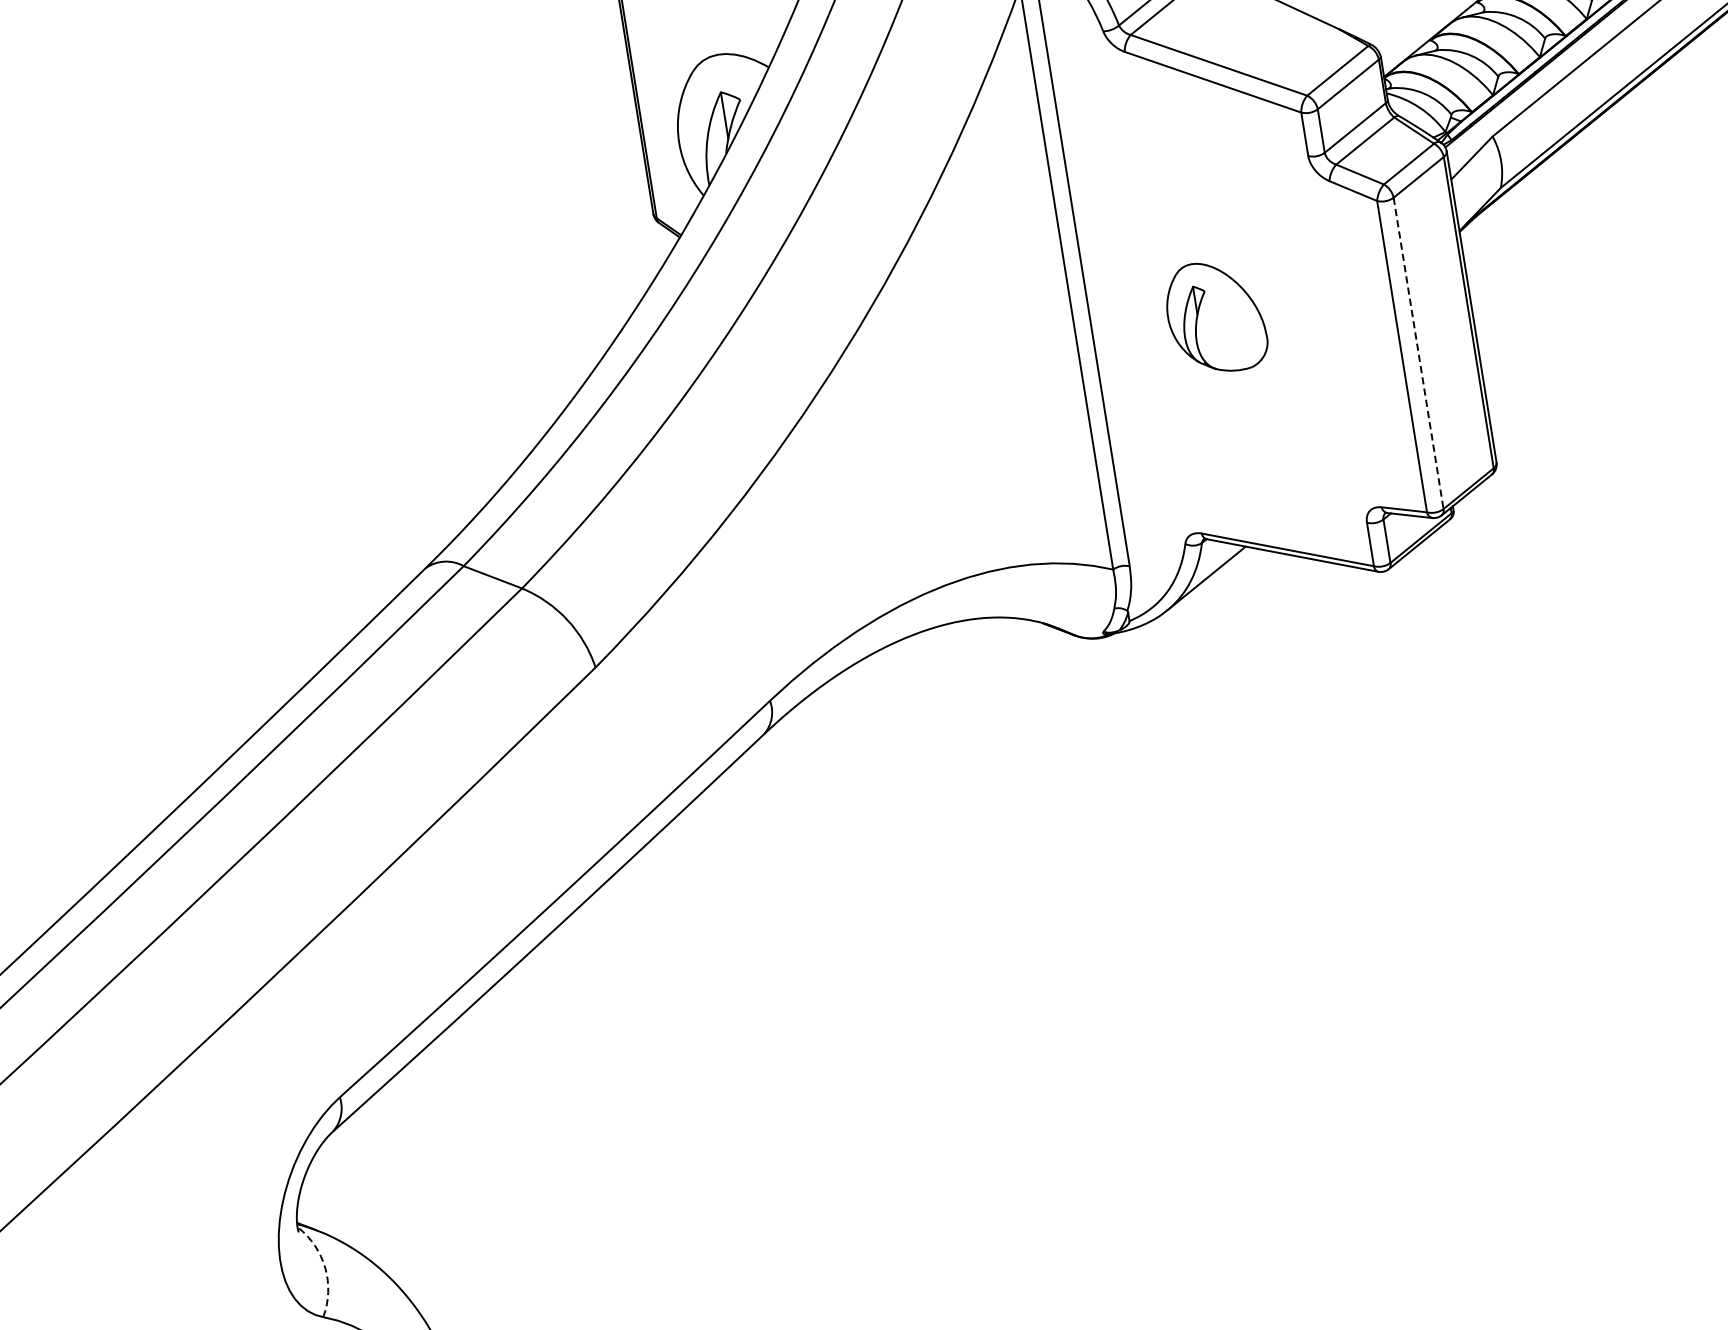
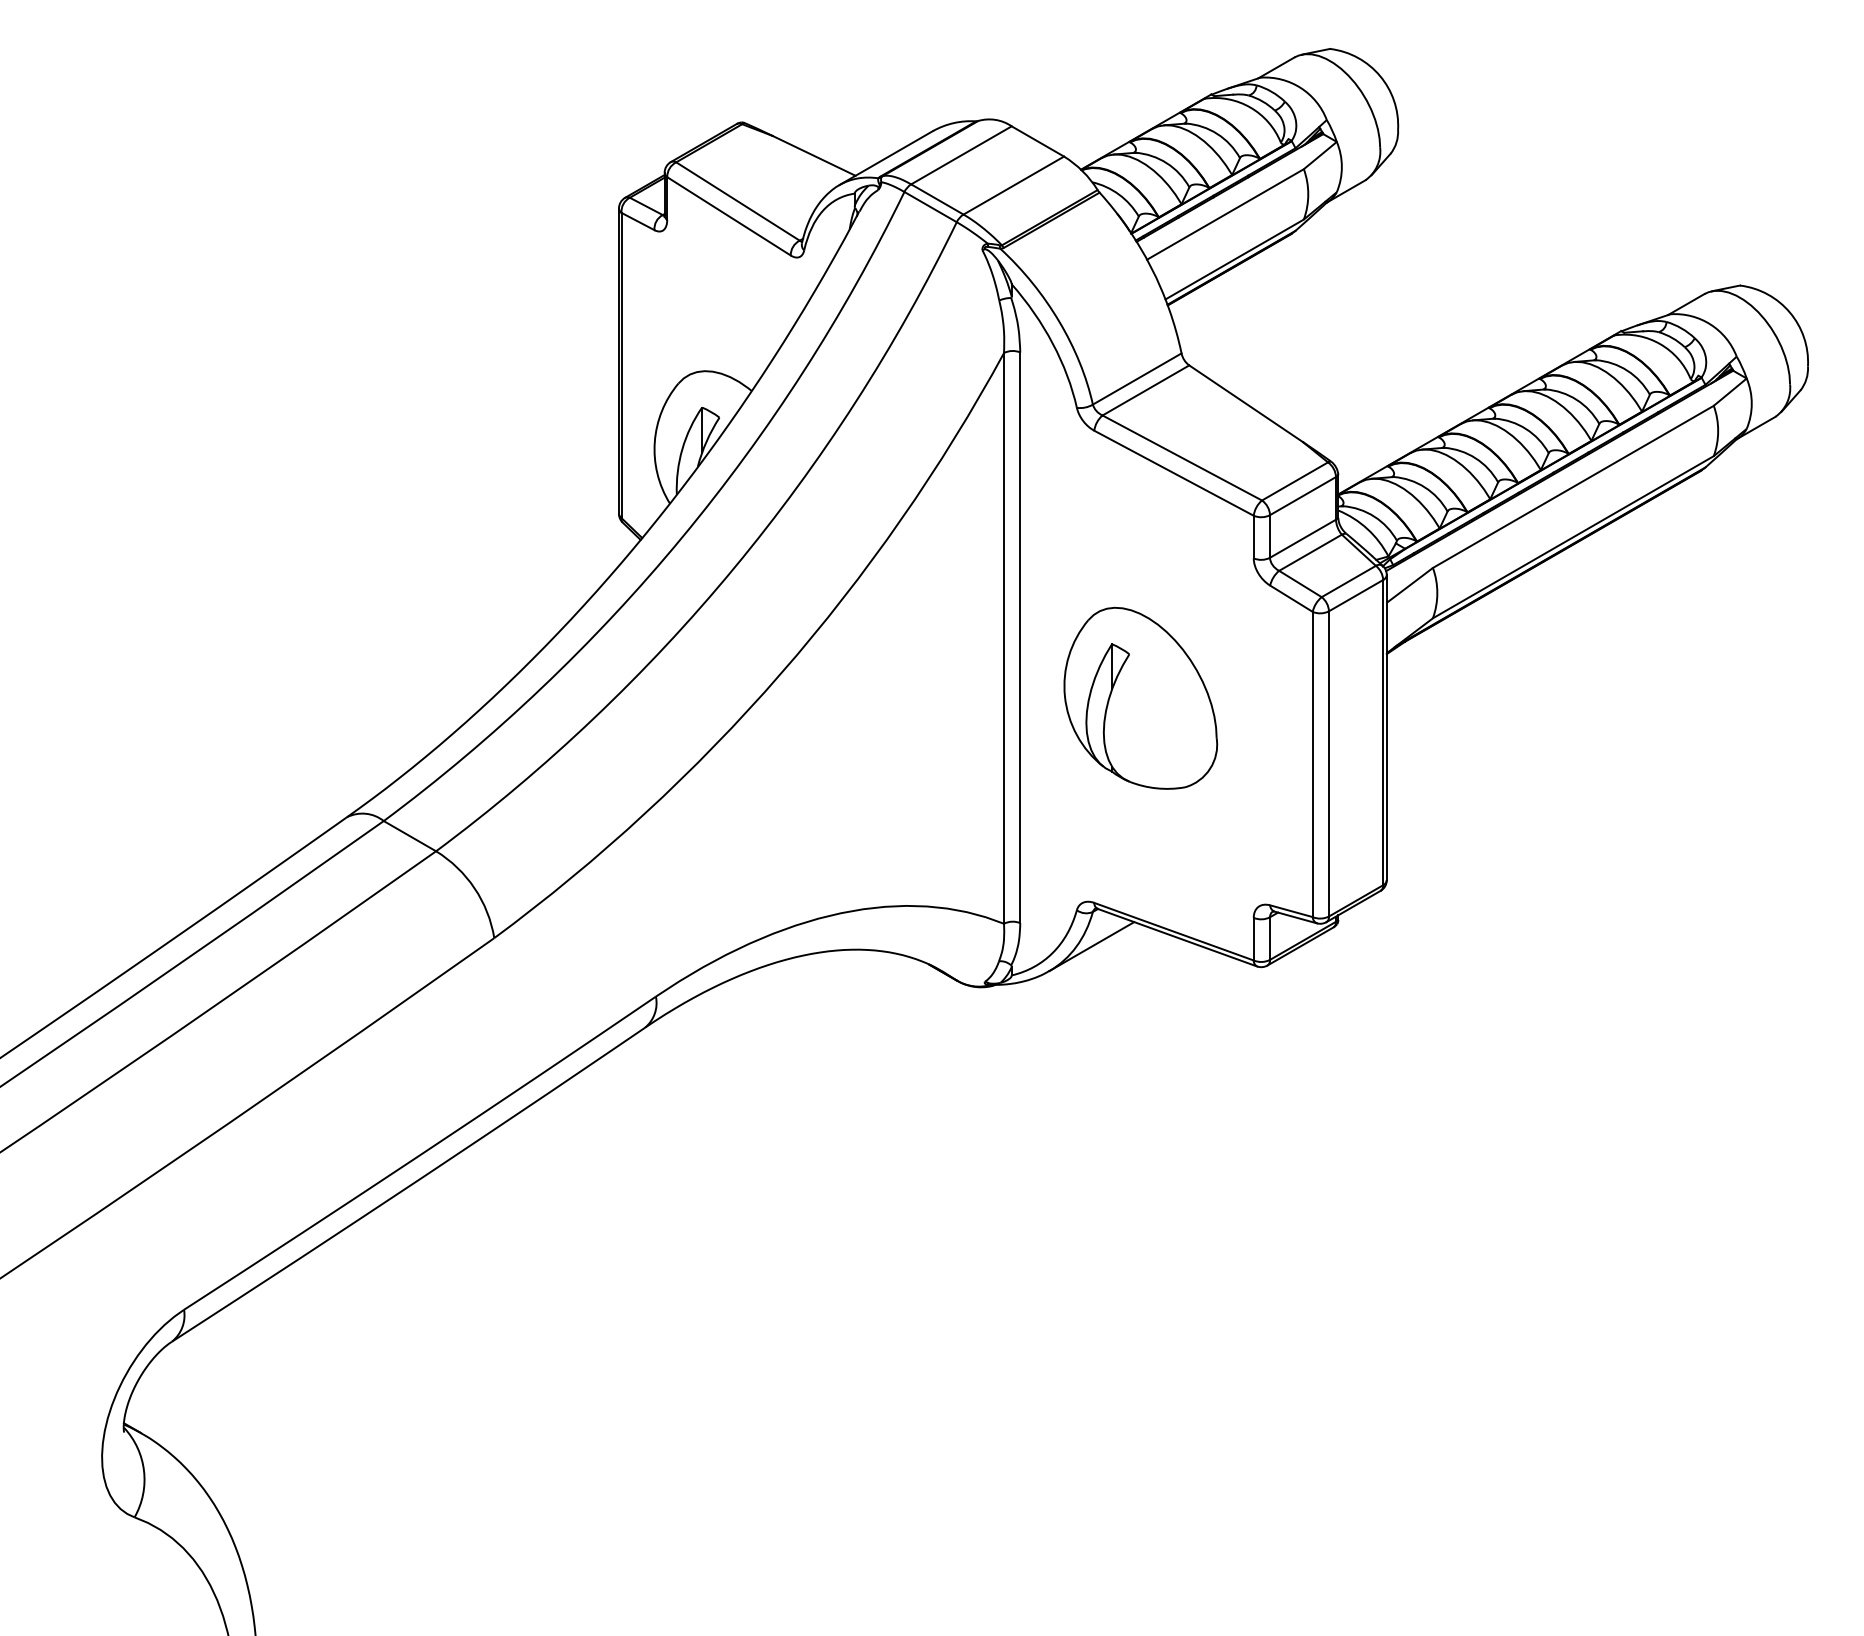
part: (1215, 316) -> (1140, 697), size x1.67
line: (1419, 352) -> (1329, 763), dashed -> solid
arc: (325, 1267) -> (144, 1470), dashed -> solid

